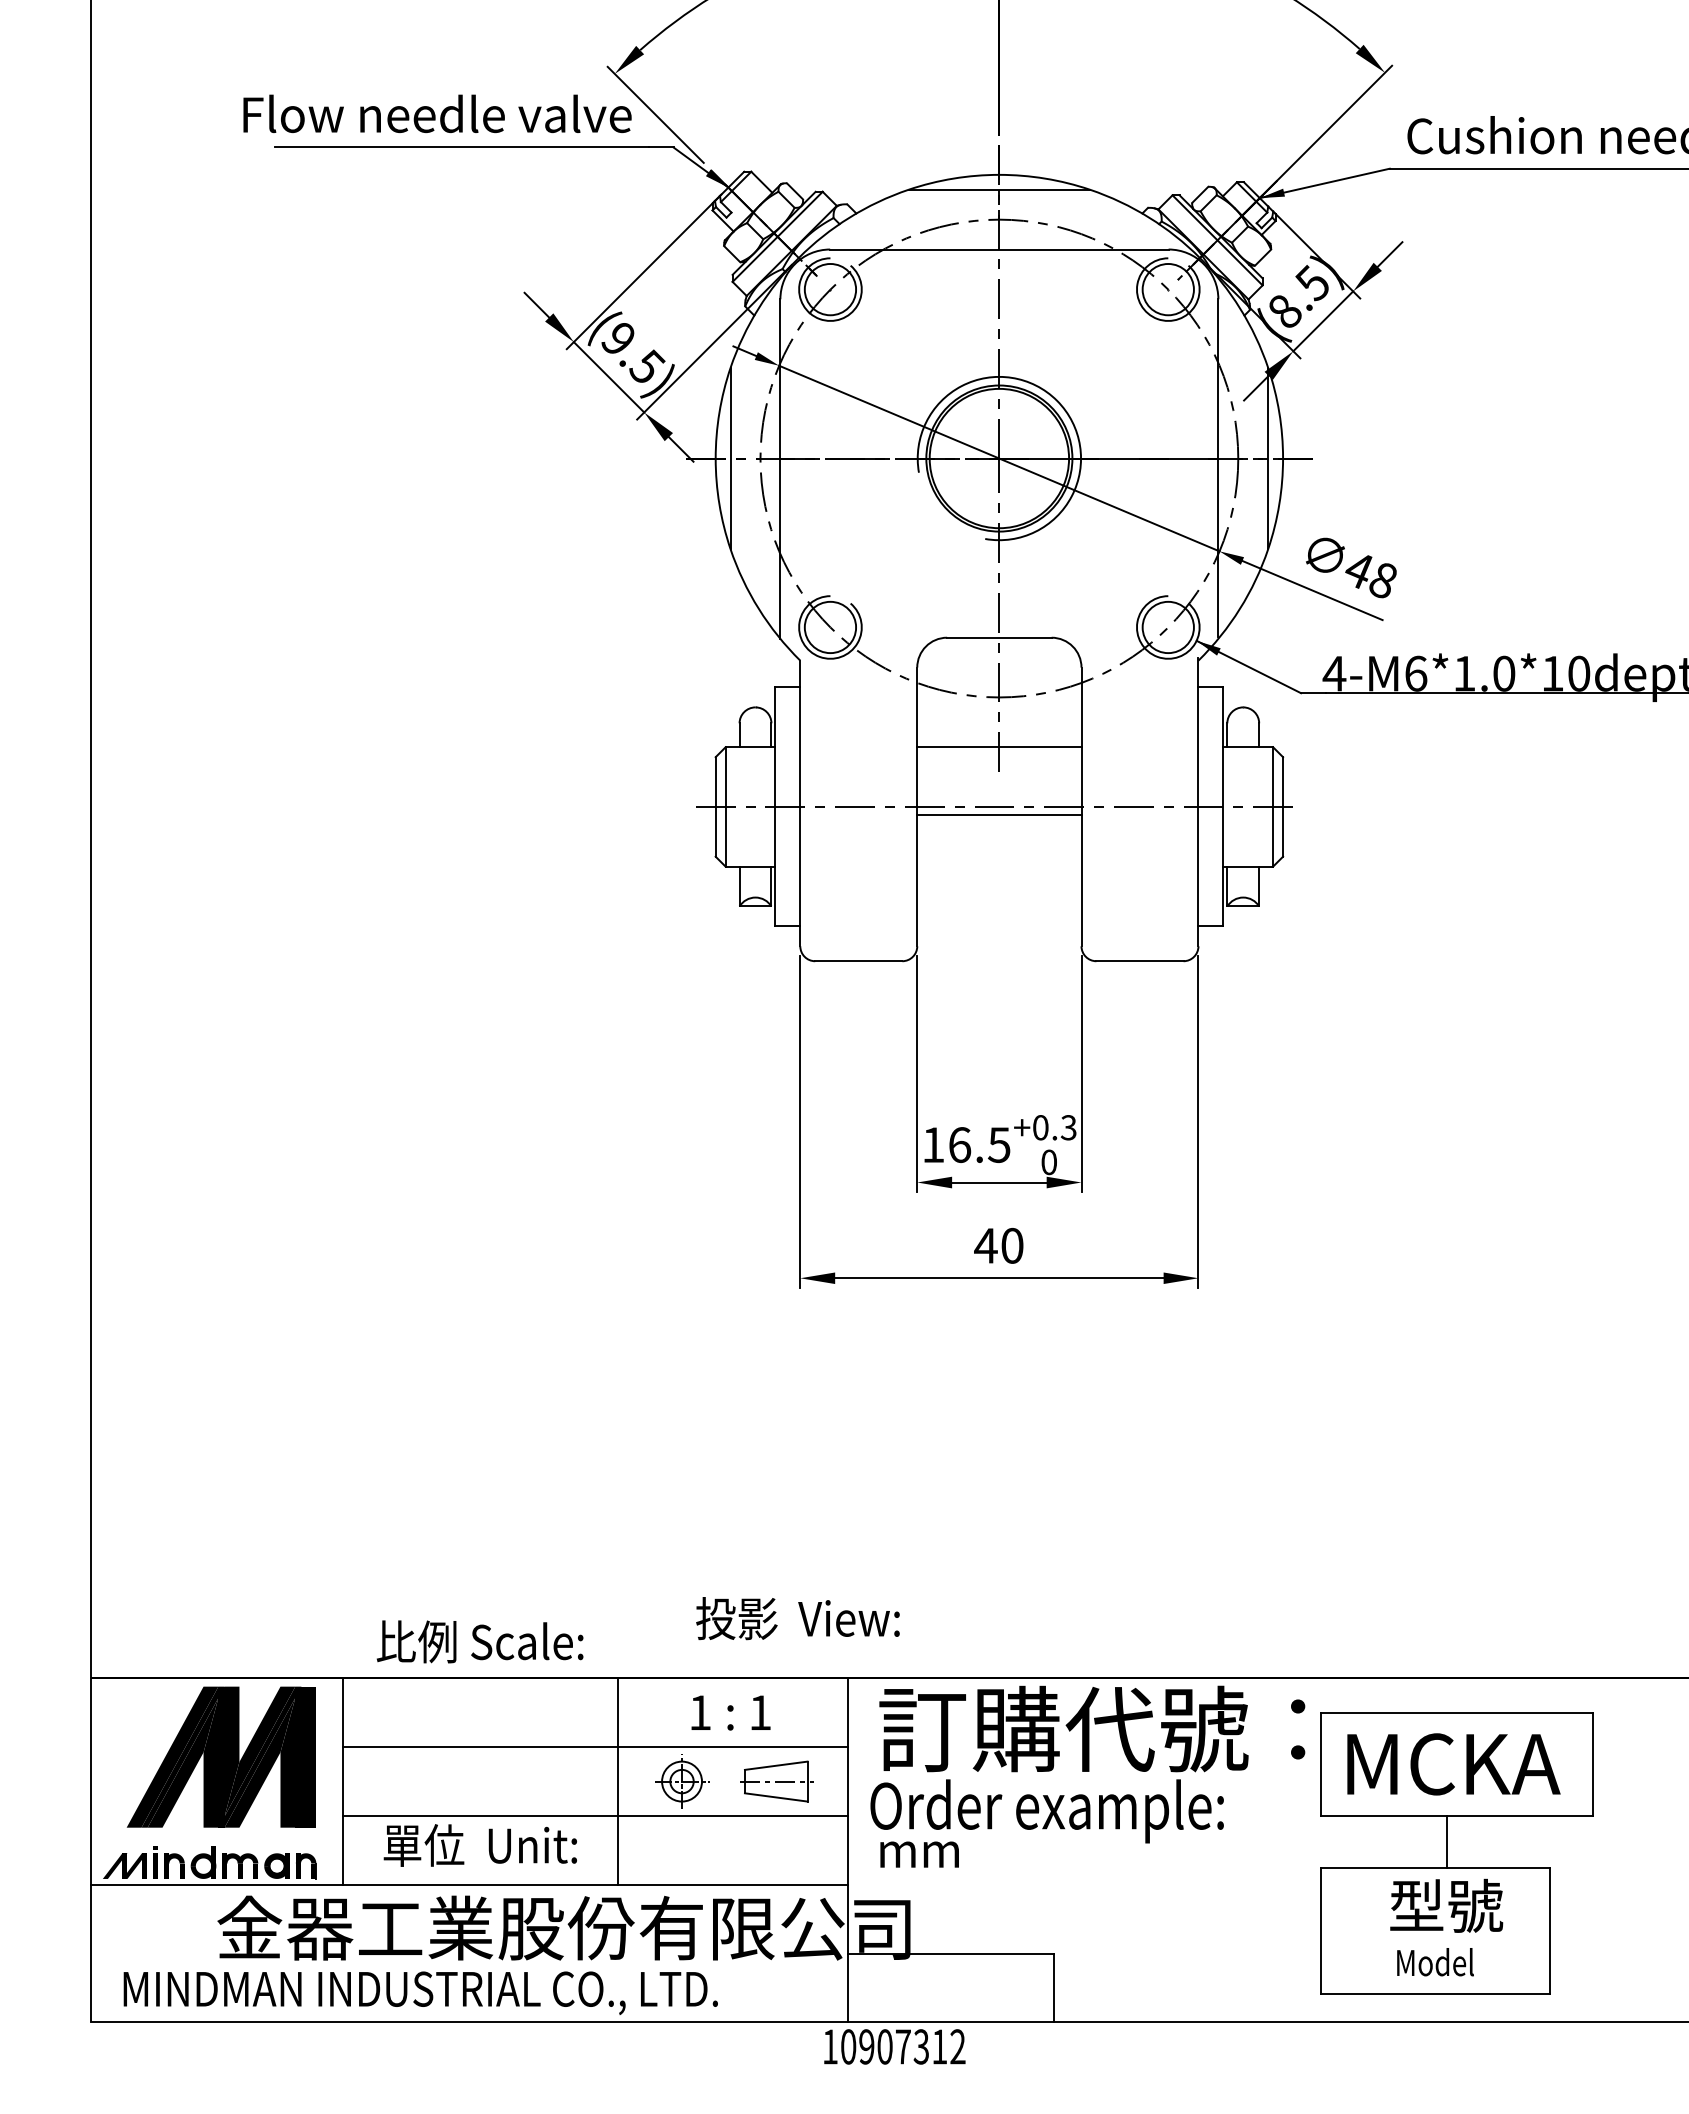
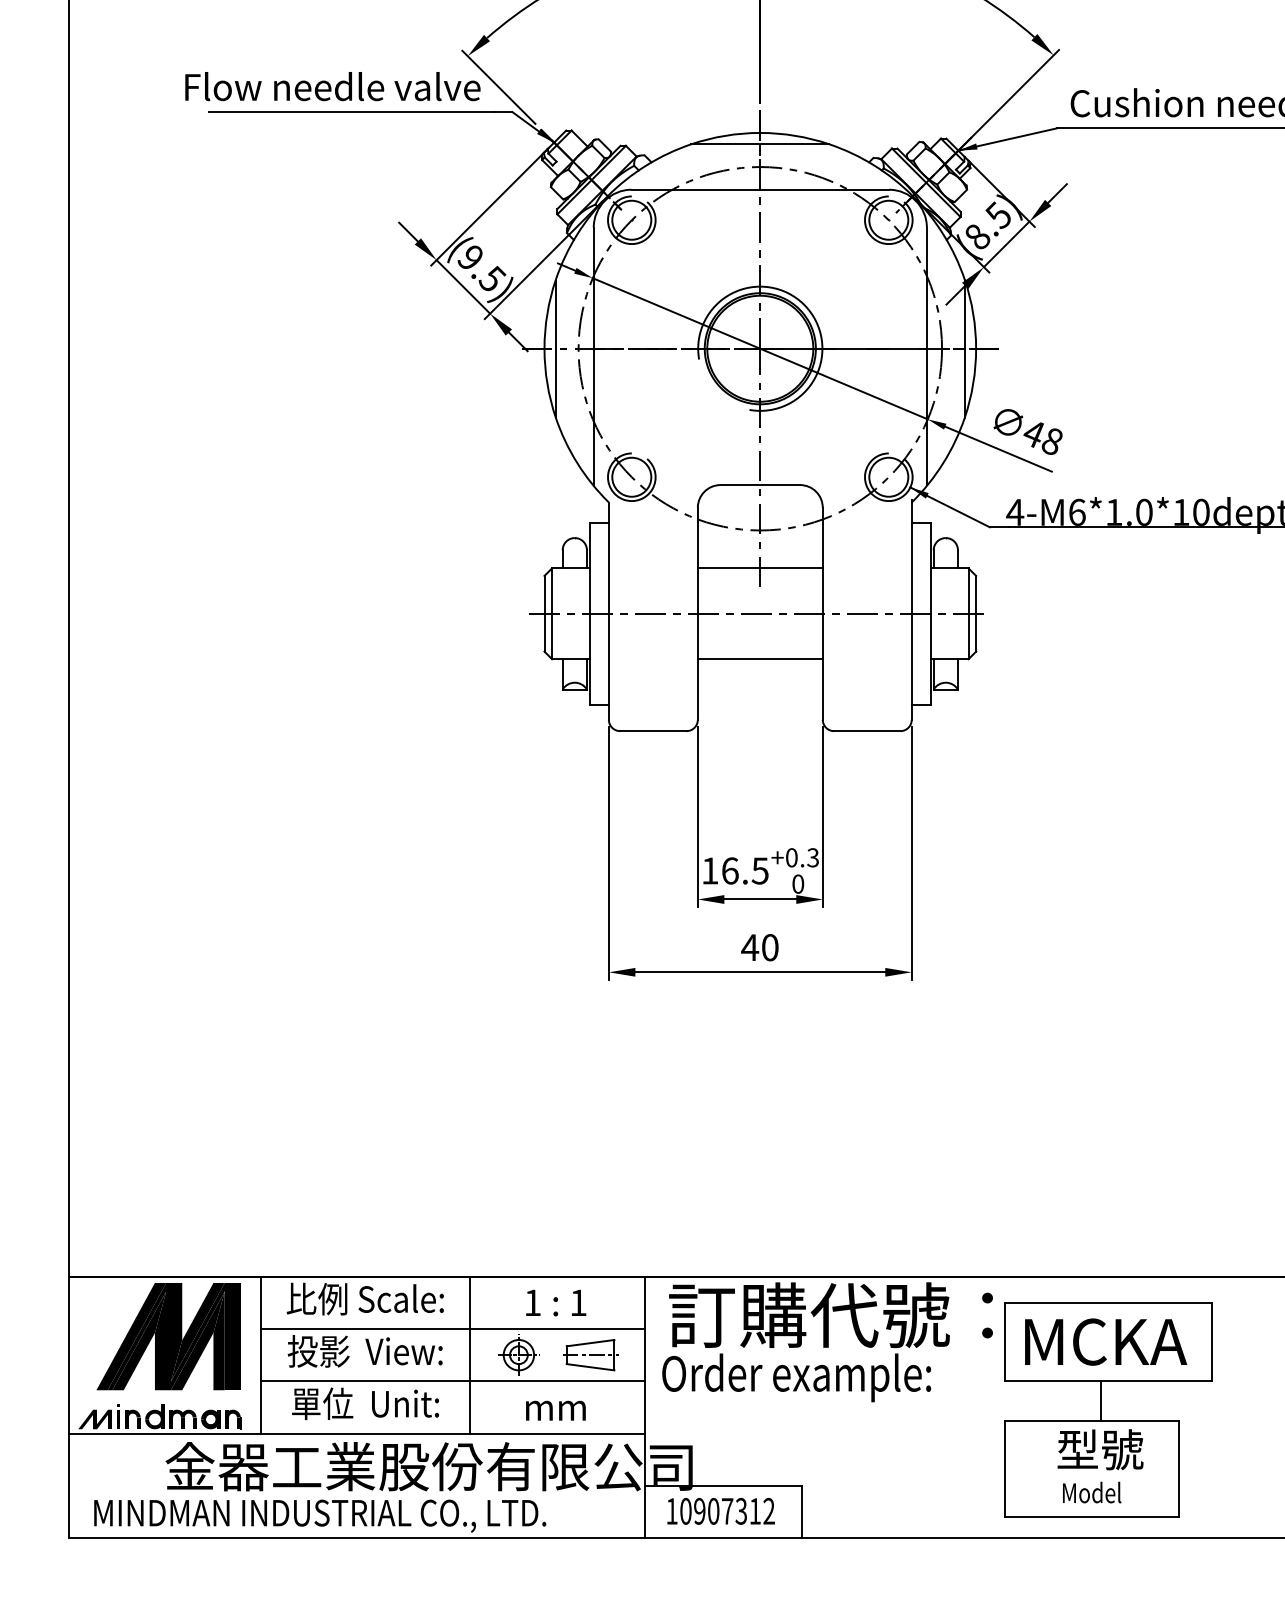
line: (999, 814) -> (760, 659), moved
text: (797, 1618) -> (364, 1351), moved
text: (479, 1641) -> (364, 1298), moved
text: (919, 1854) -> (555, 1410), moved
text: (894, 2046) -> (720, 1511), moved

